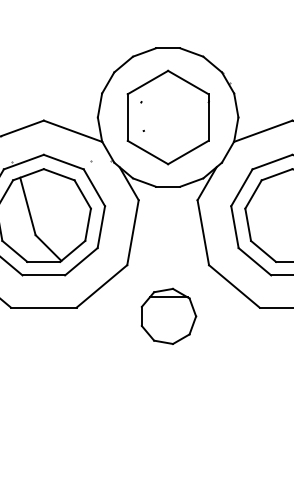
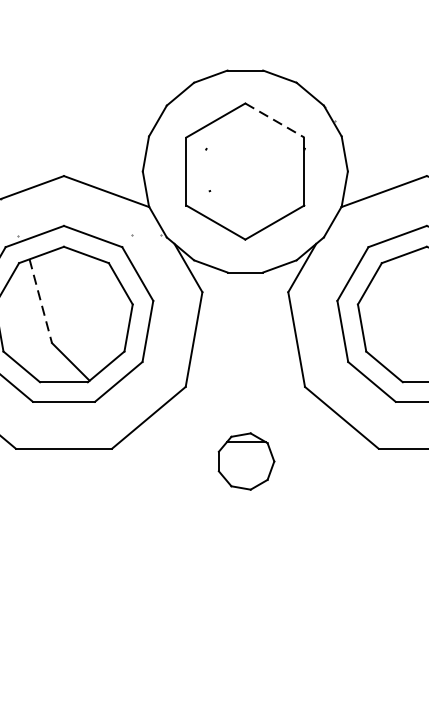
line: (188, 82) -> (275, 120), solid -> dashed
line: (27, 206) -> (40, 301), solid -> dashed
part: (168, 315) -> (245, 460), size x0.7

